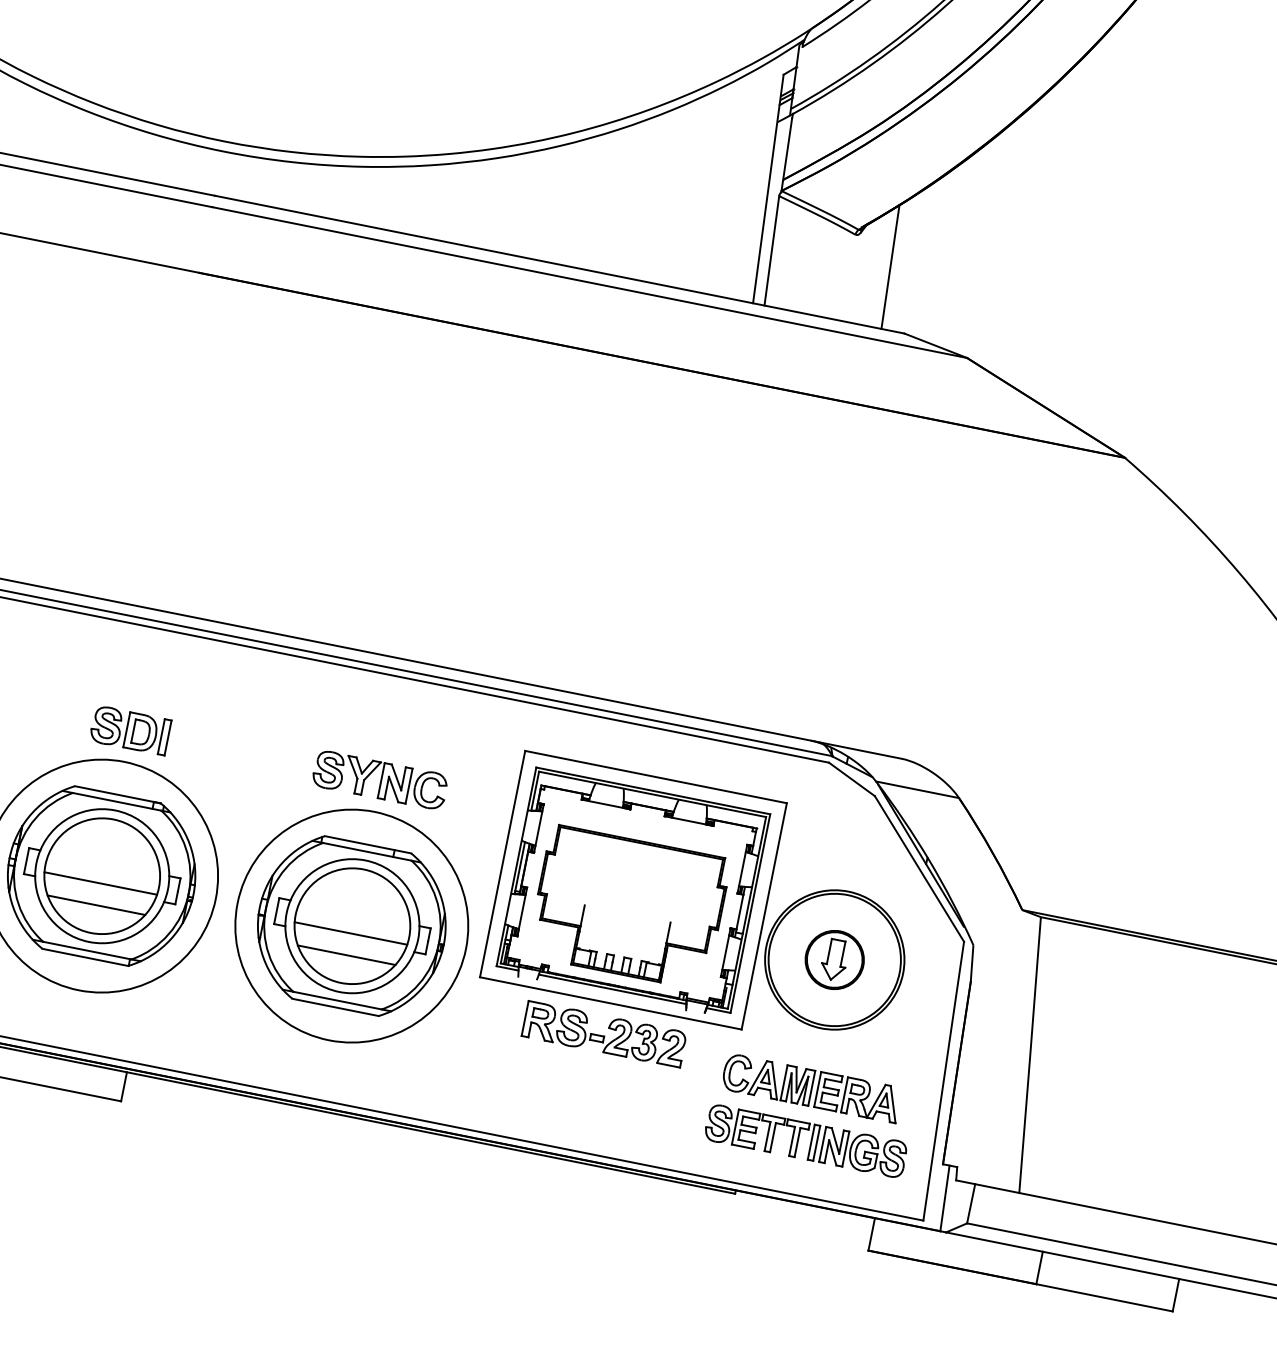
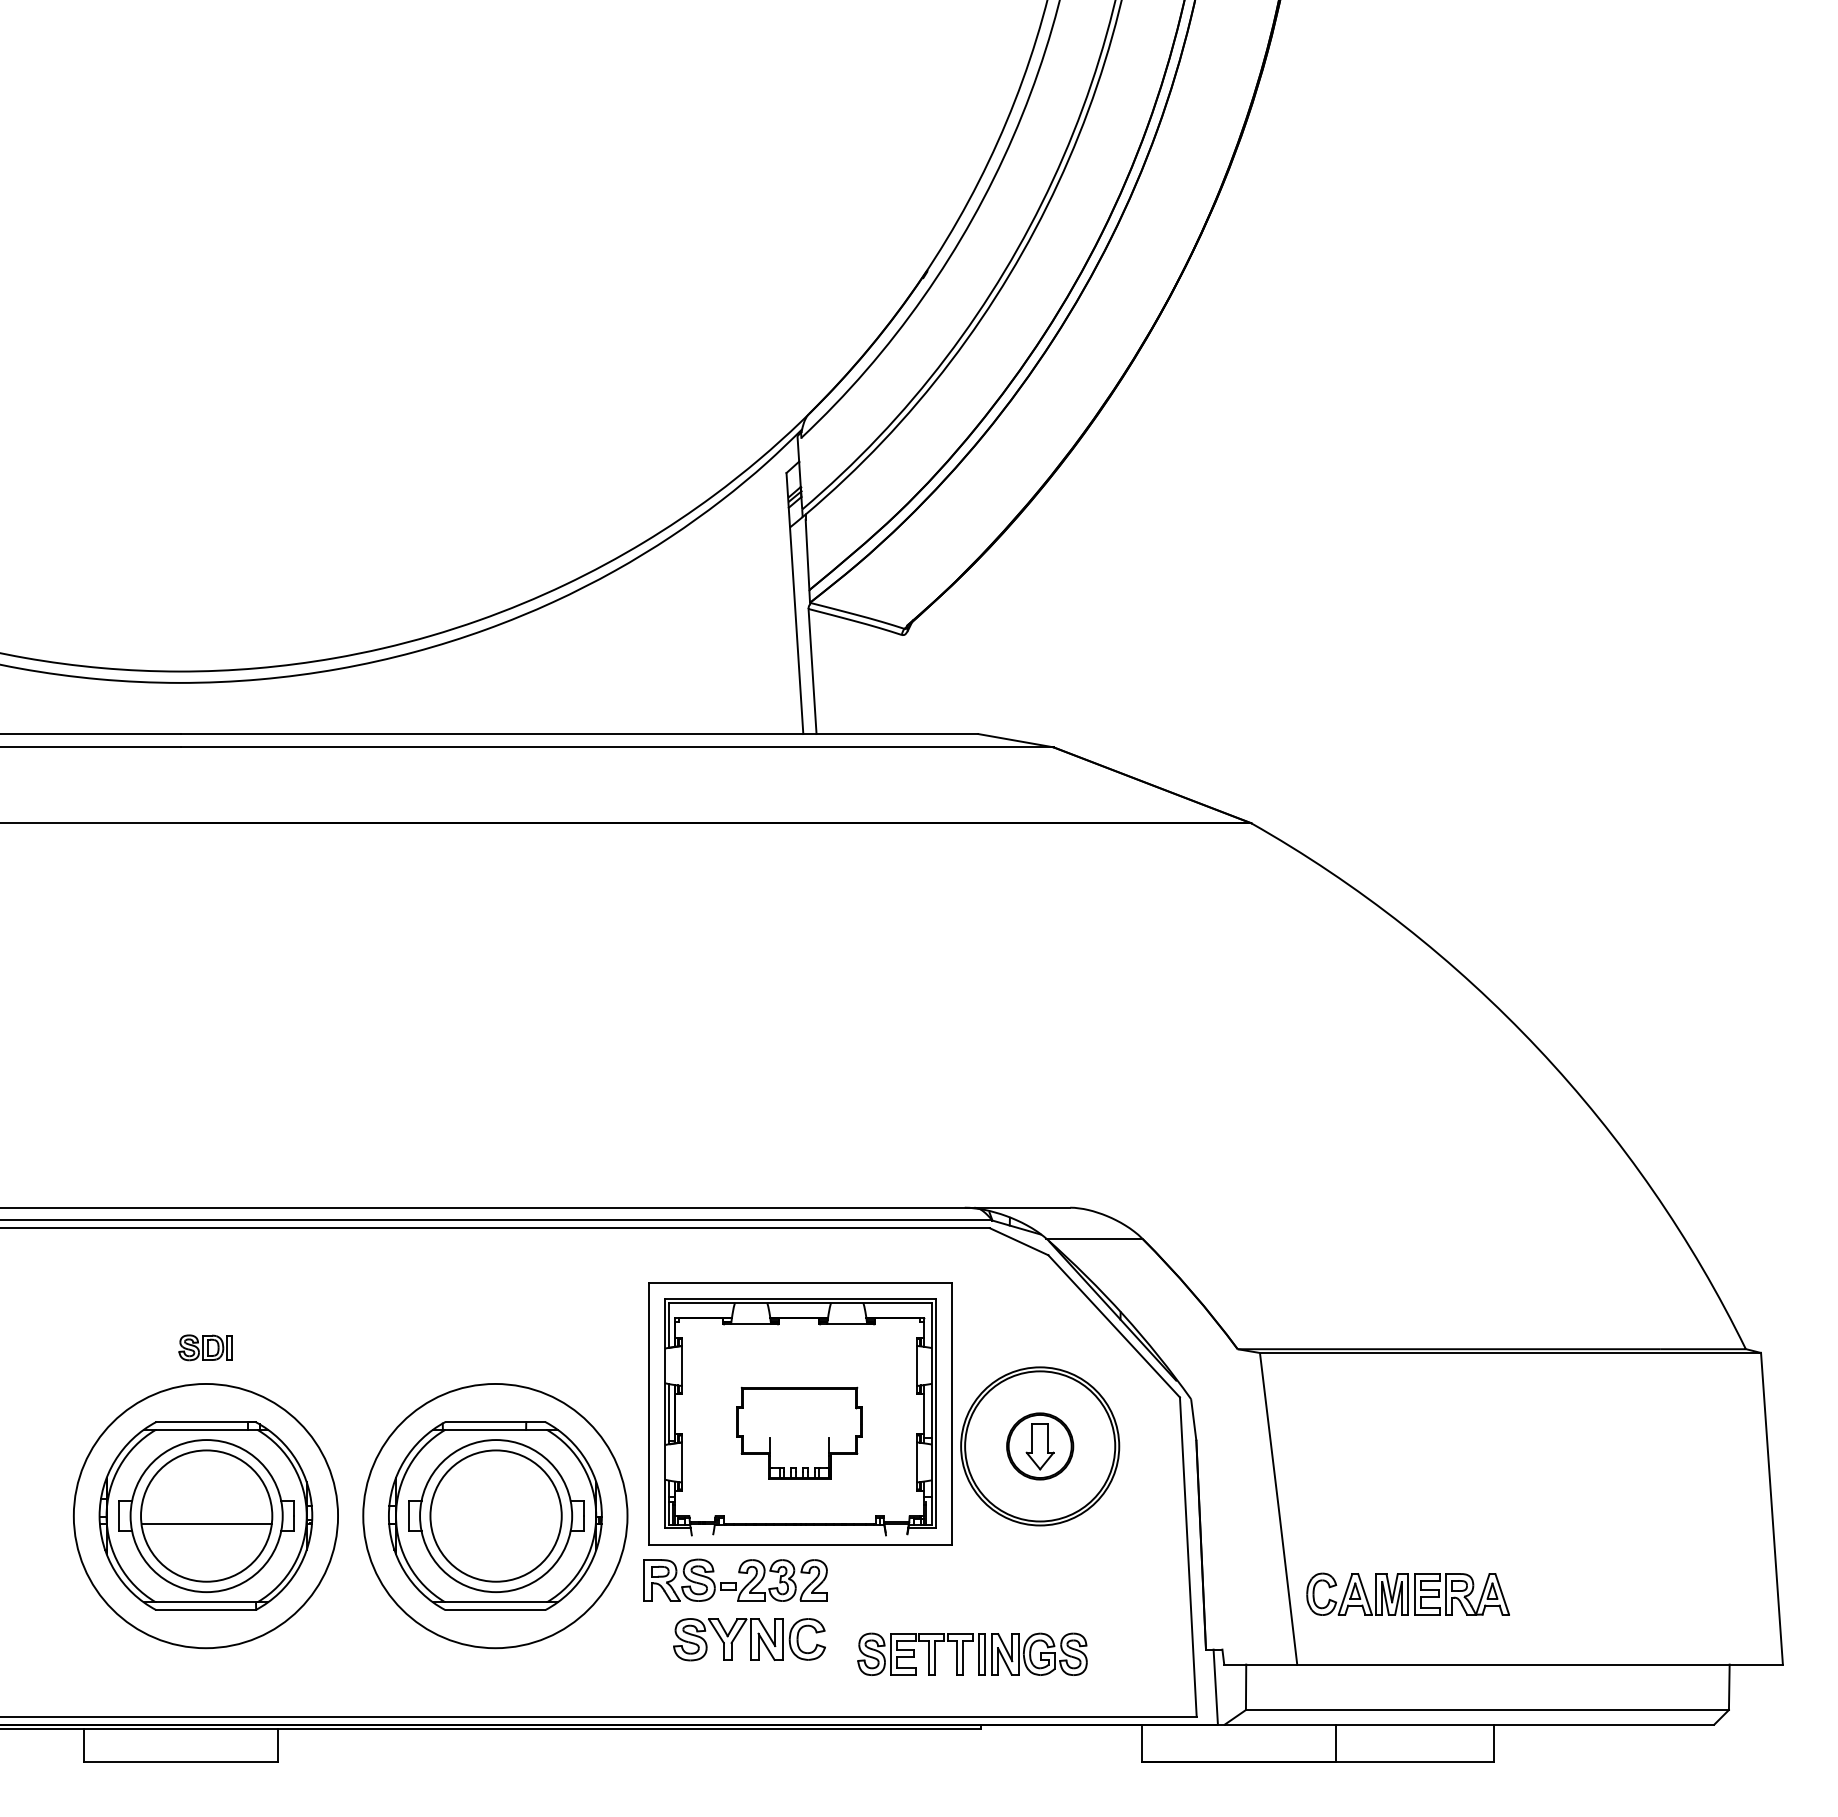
line: (889, 267) -> (947, 663), removed
part: (130, 730) -> (205, 1347), size x0.6
part: (380, 780) -> (749, 1639), moved
line: (96, 905) -> (206, 1549), removed
part: (628, 907) -> (799, 1433), size x0.6
line: (351, 933) -> (496, 1524), removed
line: (346, 954) -> (495, 1549), removed
line: (612, 989) -> (799, 1528), removed
part: (604, 1033) -> (735, 1579), moved
part: (811, 1087) -> (1407, 1593), moved
part: (806, 1140) -> (972, 1653), moved

